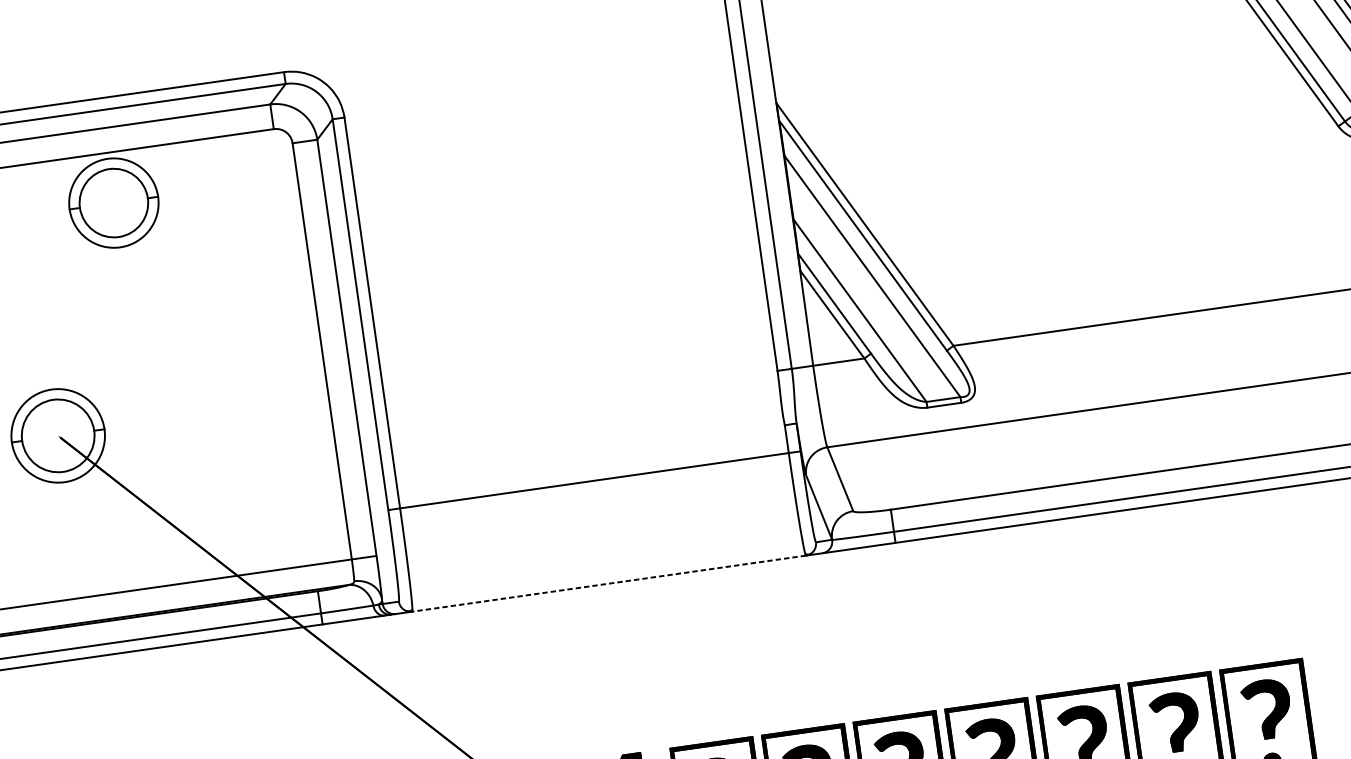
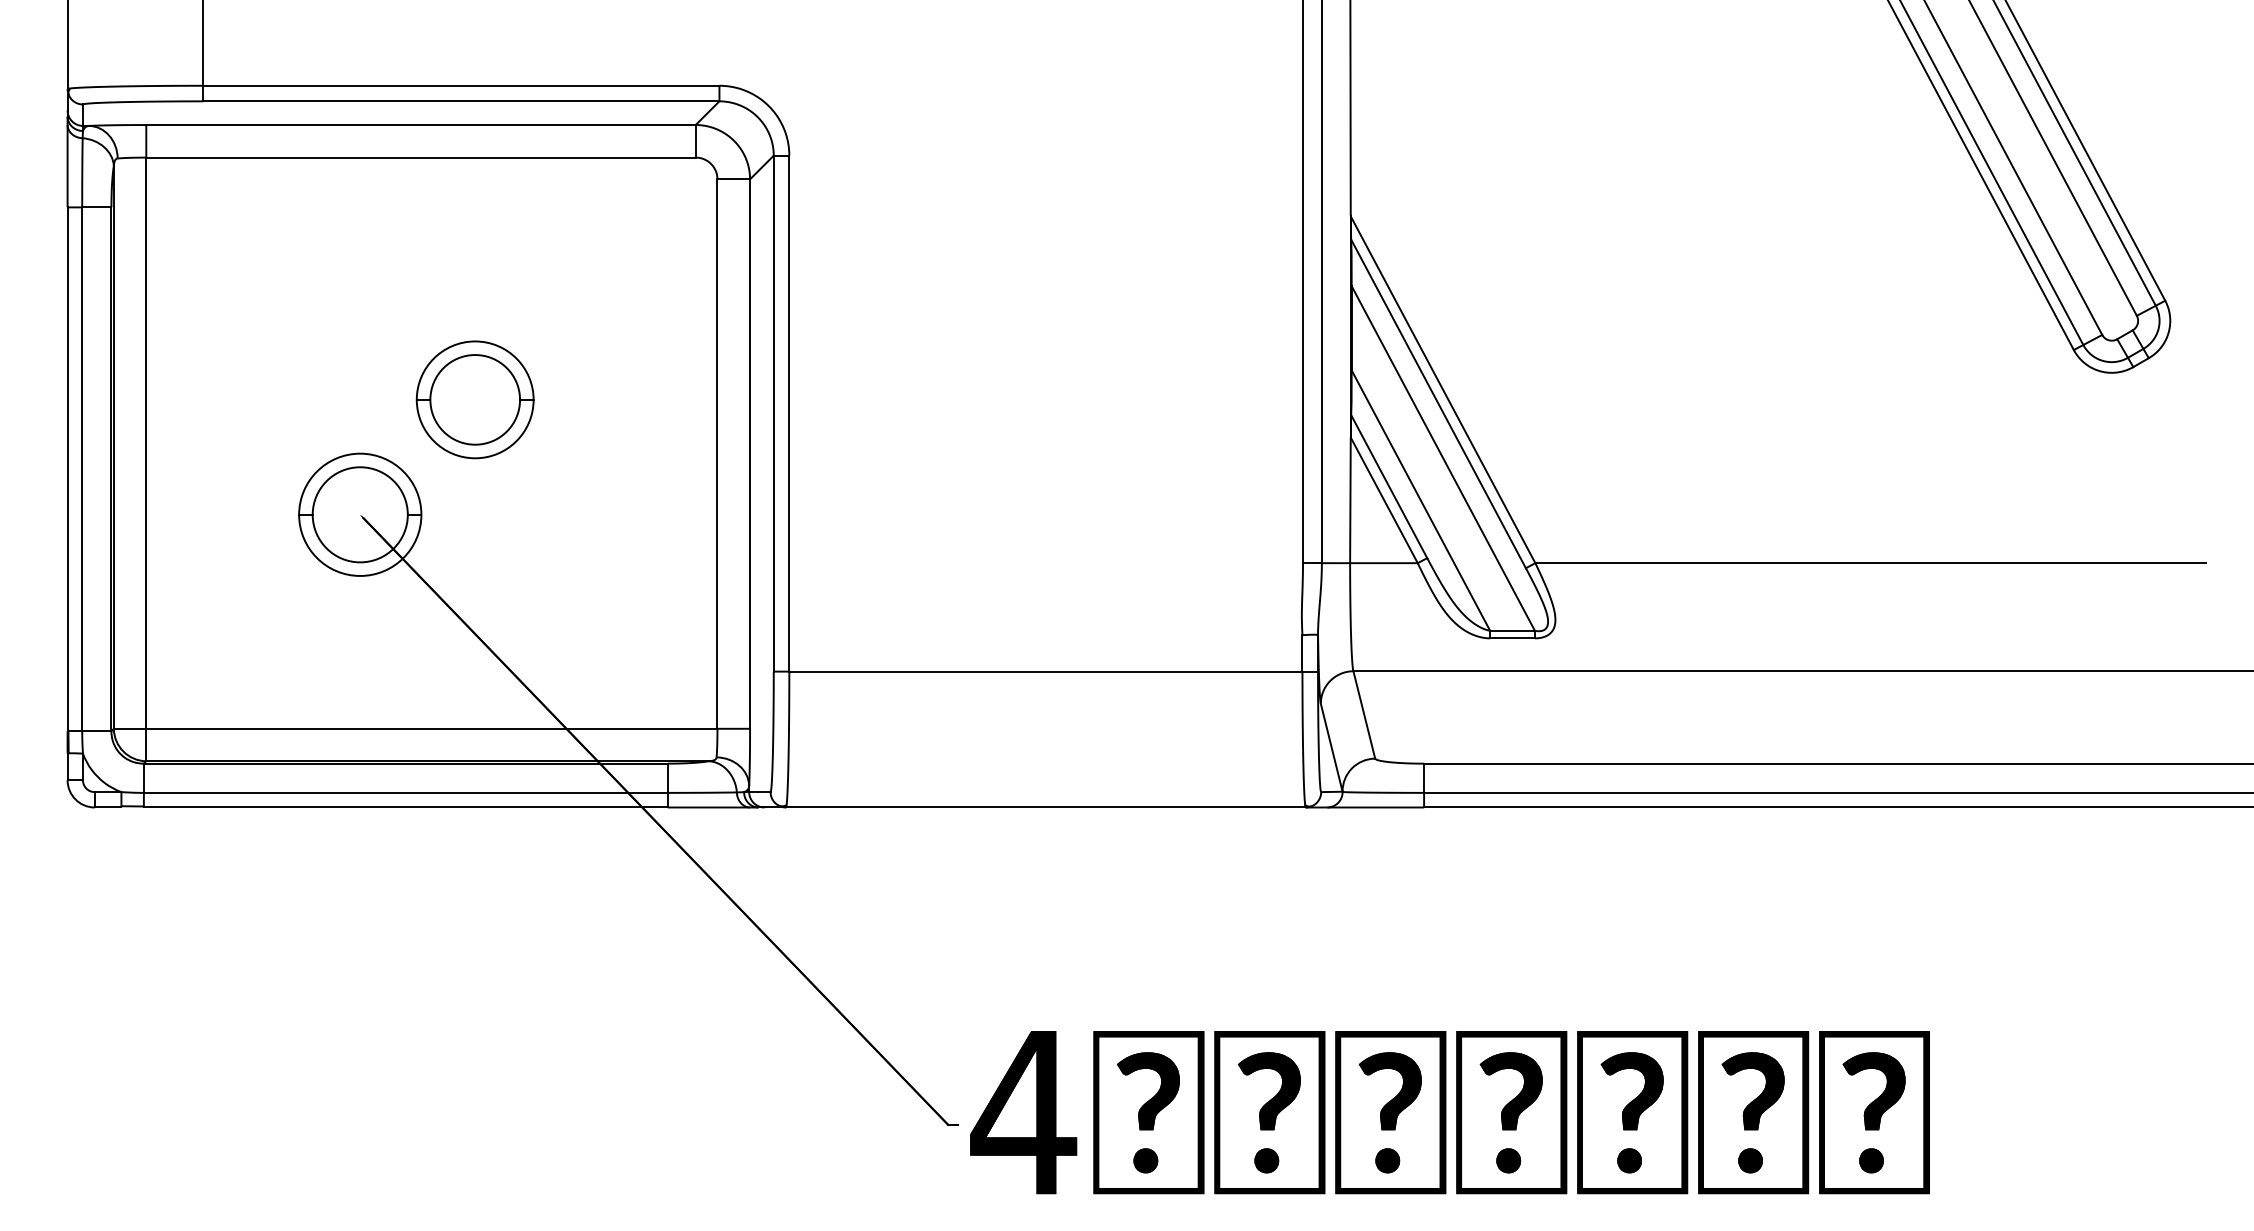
part: (113, 202) -> (474, 399), moved
line: (608, 583) -> (1045, 807), dashed -> solid

